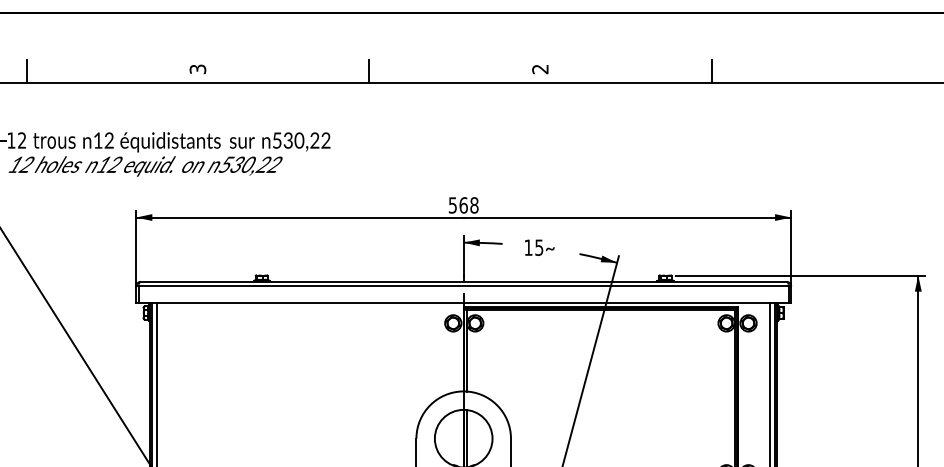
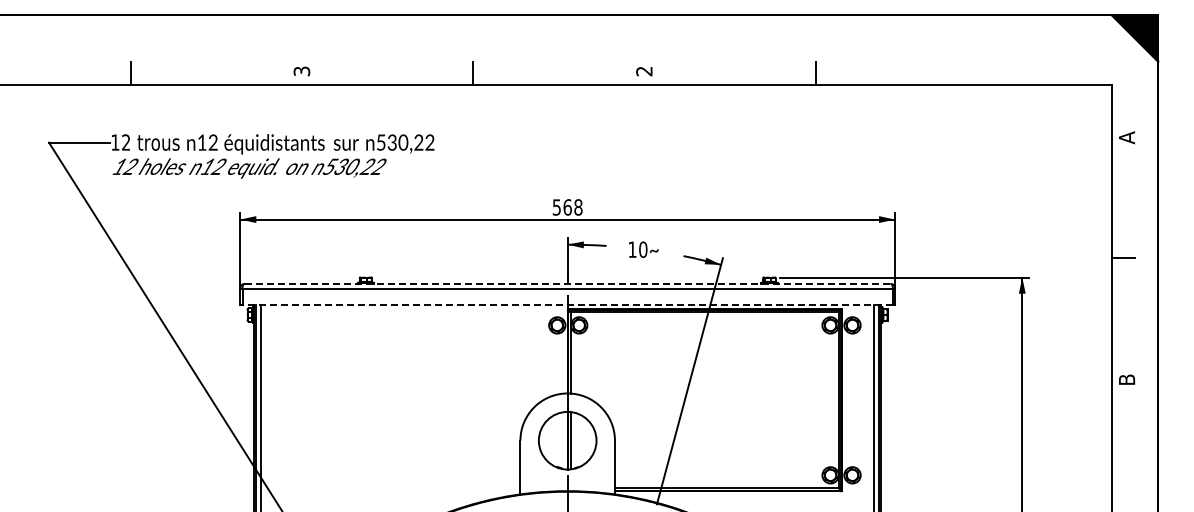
text: (539, 247) -> (643, 249), 15 -> 10
line: (463, 281) -> (567, 283), solid -> dashed
line: (463, 302) -> (567, 304), solid -> dashed

